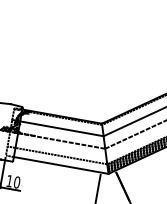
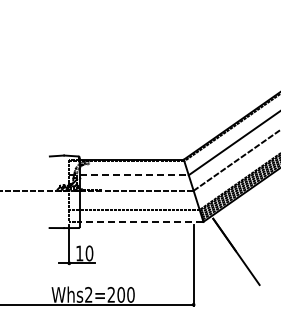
line: (58, 128) -> (129, 175), solid -> dashed
line: (61, 165) -> (141, 221), solid -> dashed

